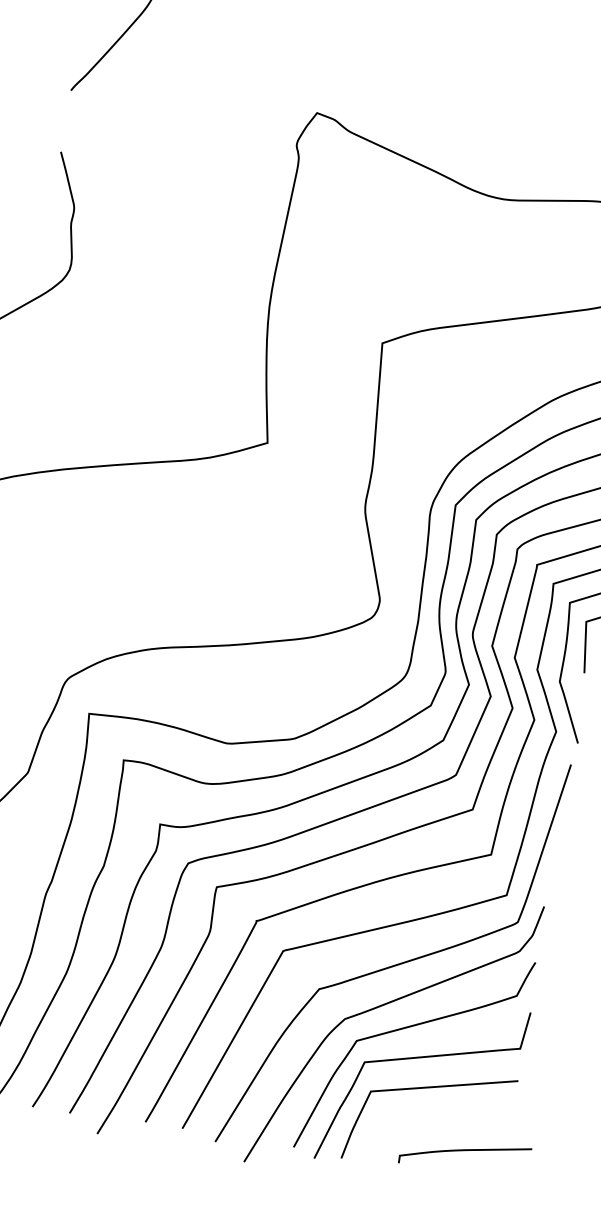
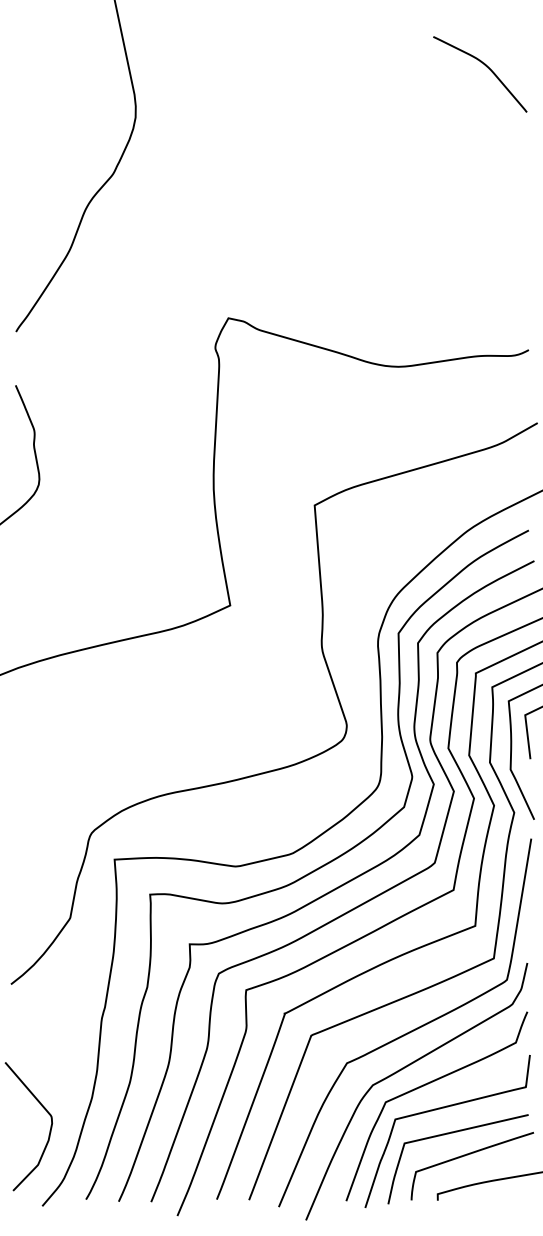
curve: (442, 1116) -> (468, 1155), added

